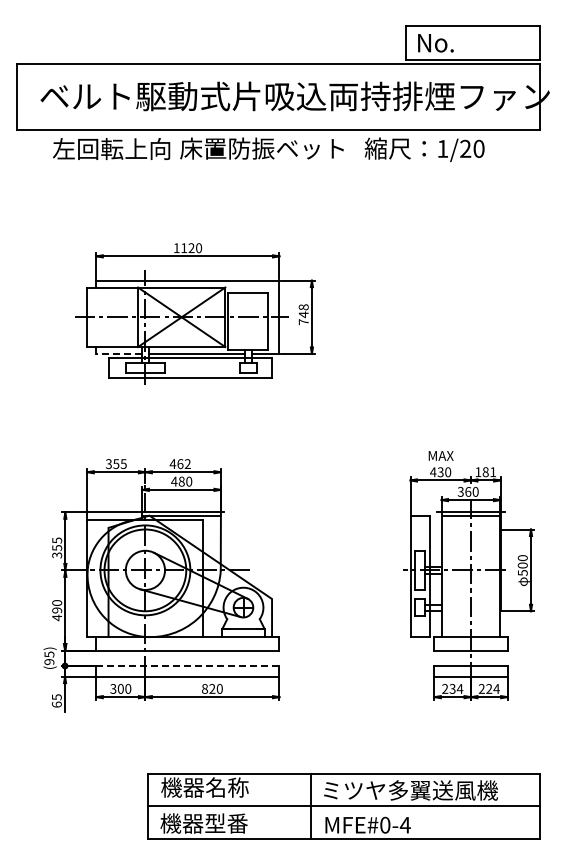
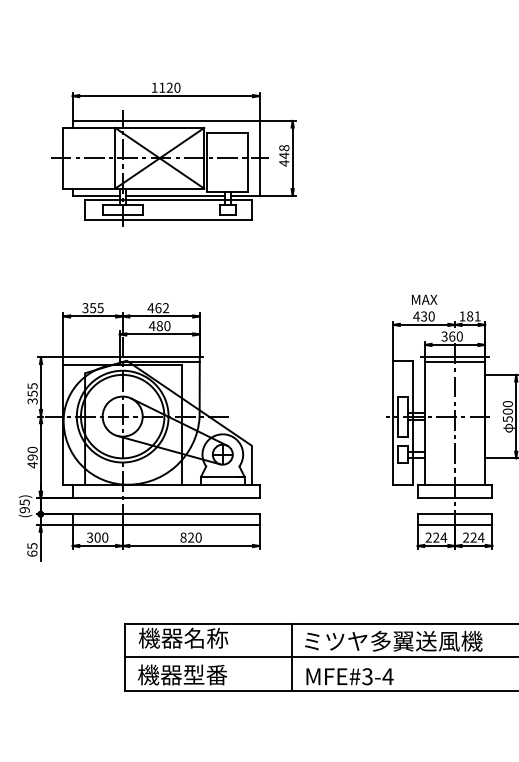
text: (303, 321) -> (284, 162), 748 -> 448
line: (119, 353) -> (96, 195), dashed -> solid
line: (187, 666) -> (165, 514), dashed -> solid
text: (452, 688) -> (436, 537), 234 -> 224
text: (385, 825) -> (367, 676), MFE#0-4 -> MFE#3-4

